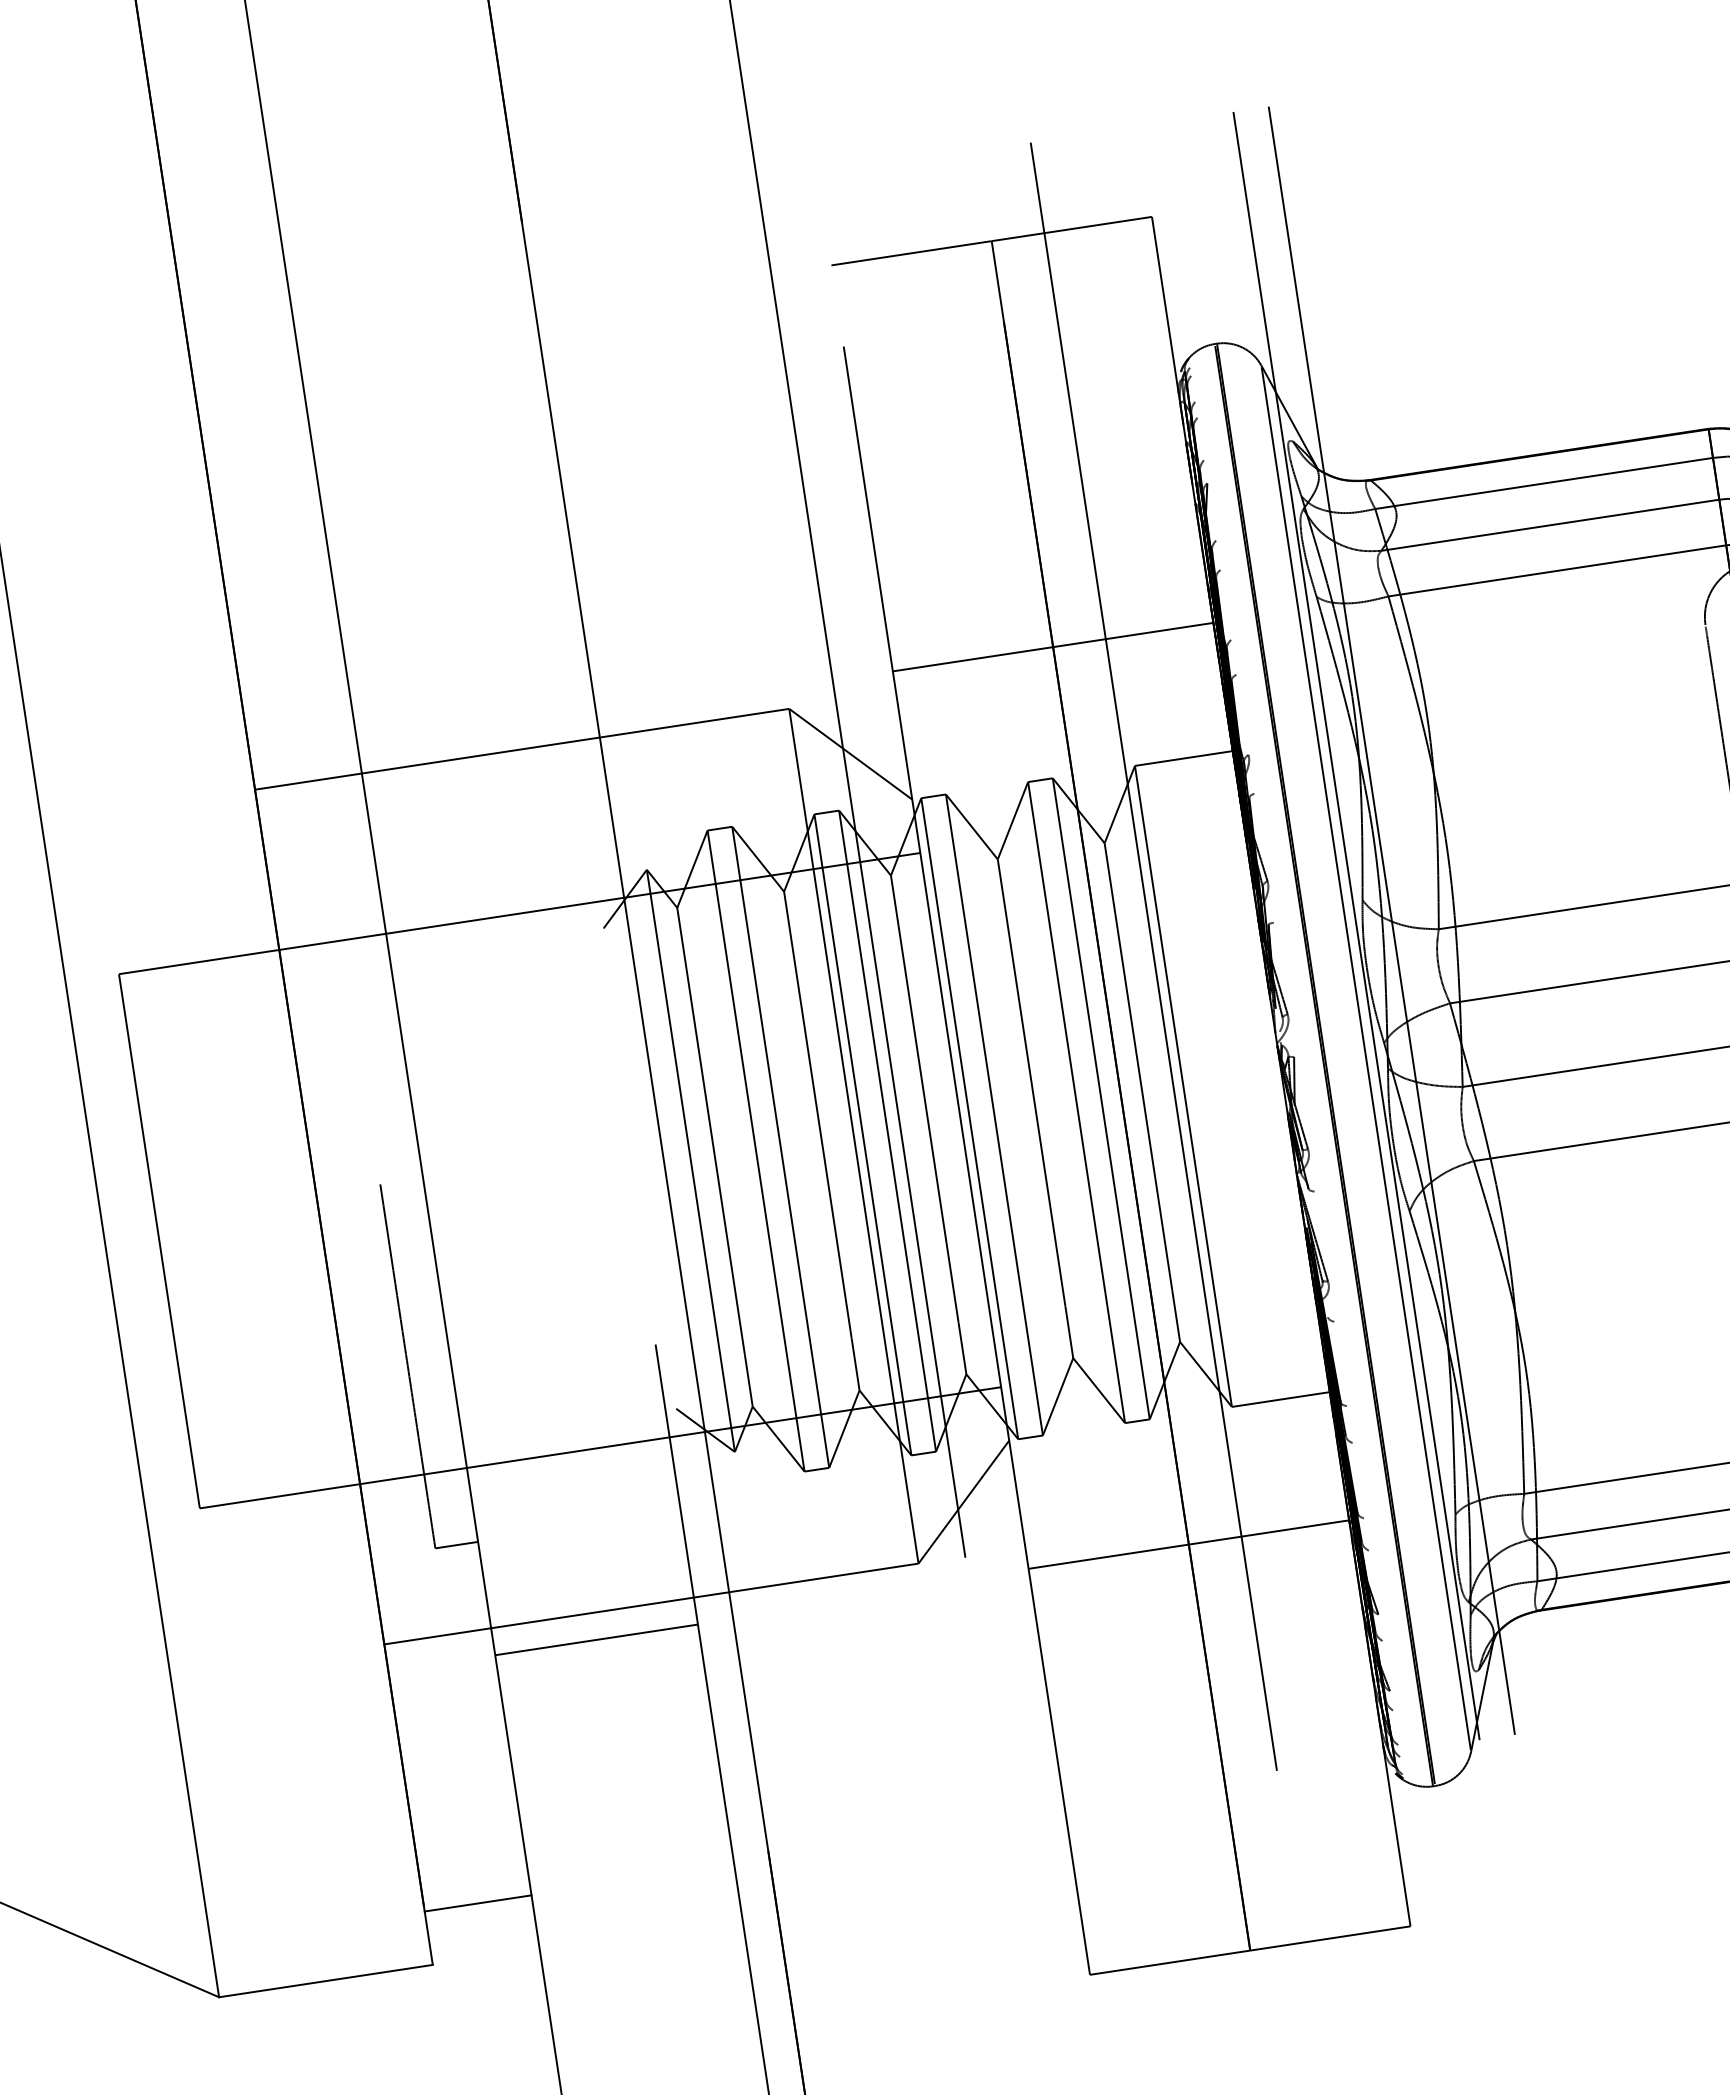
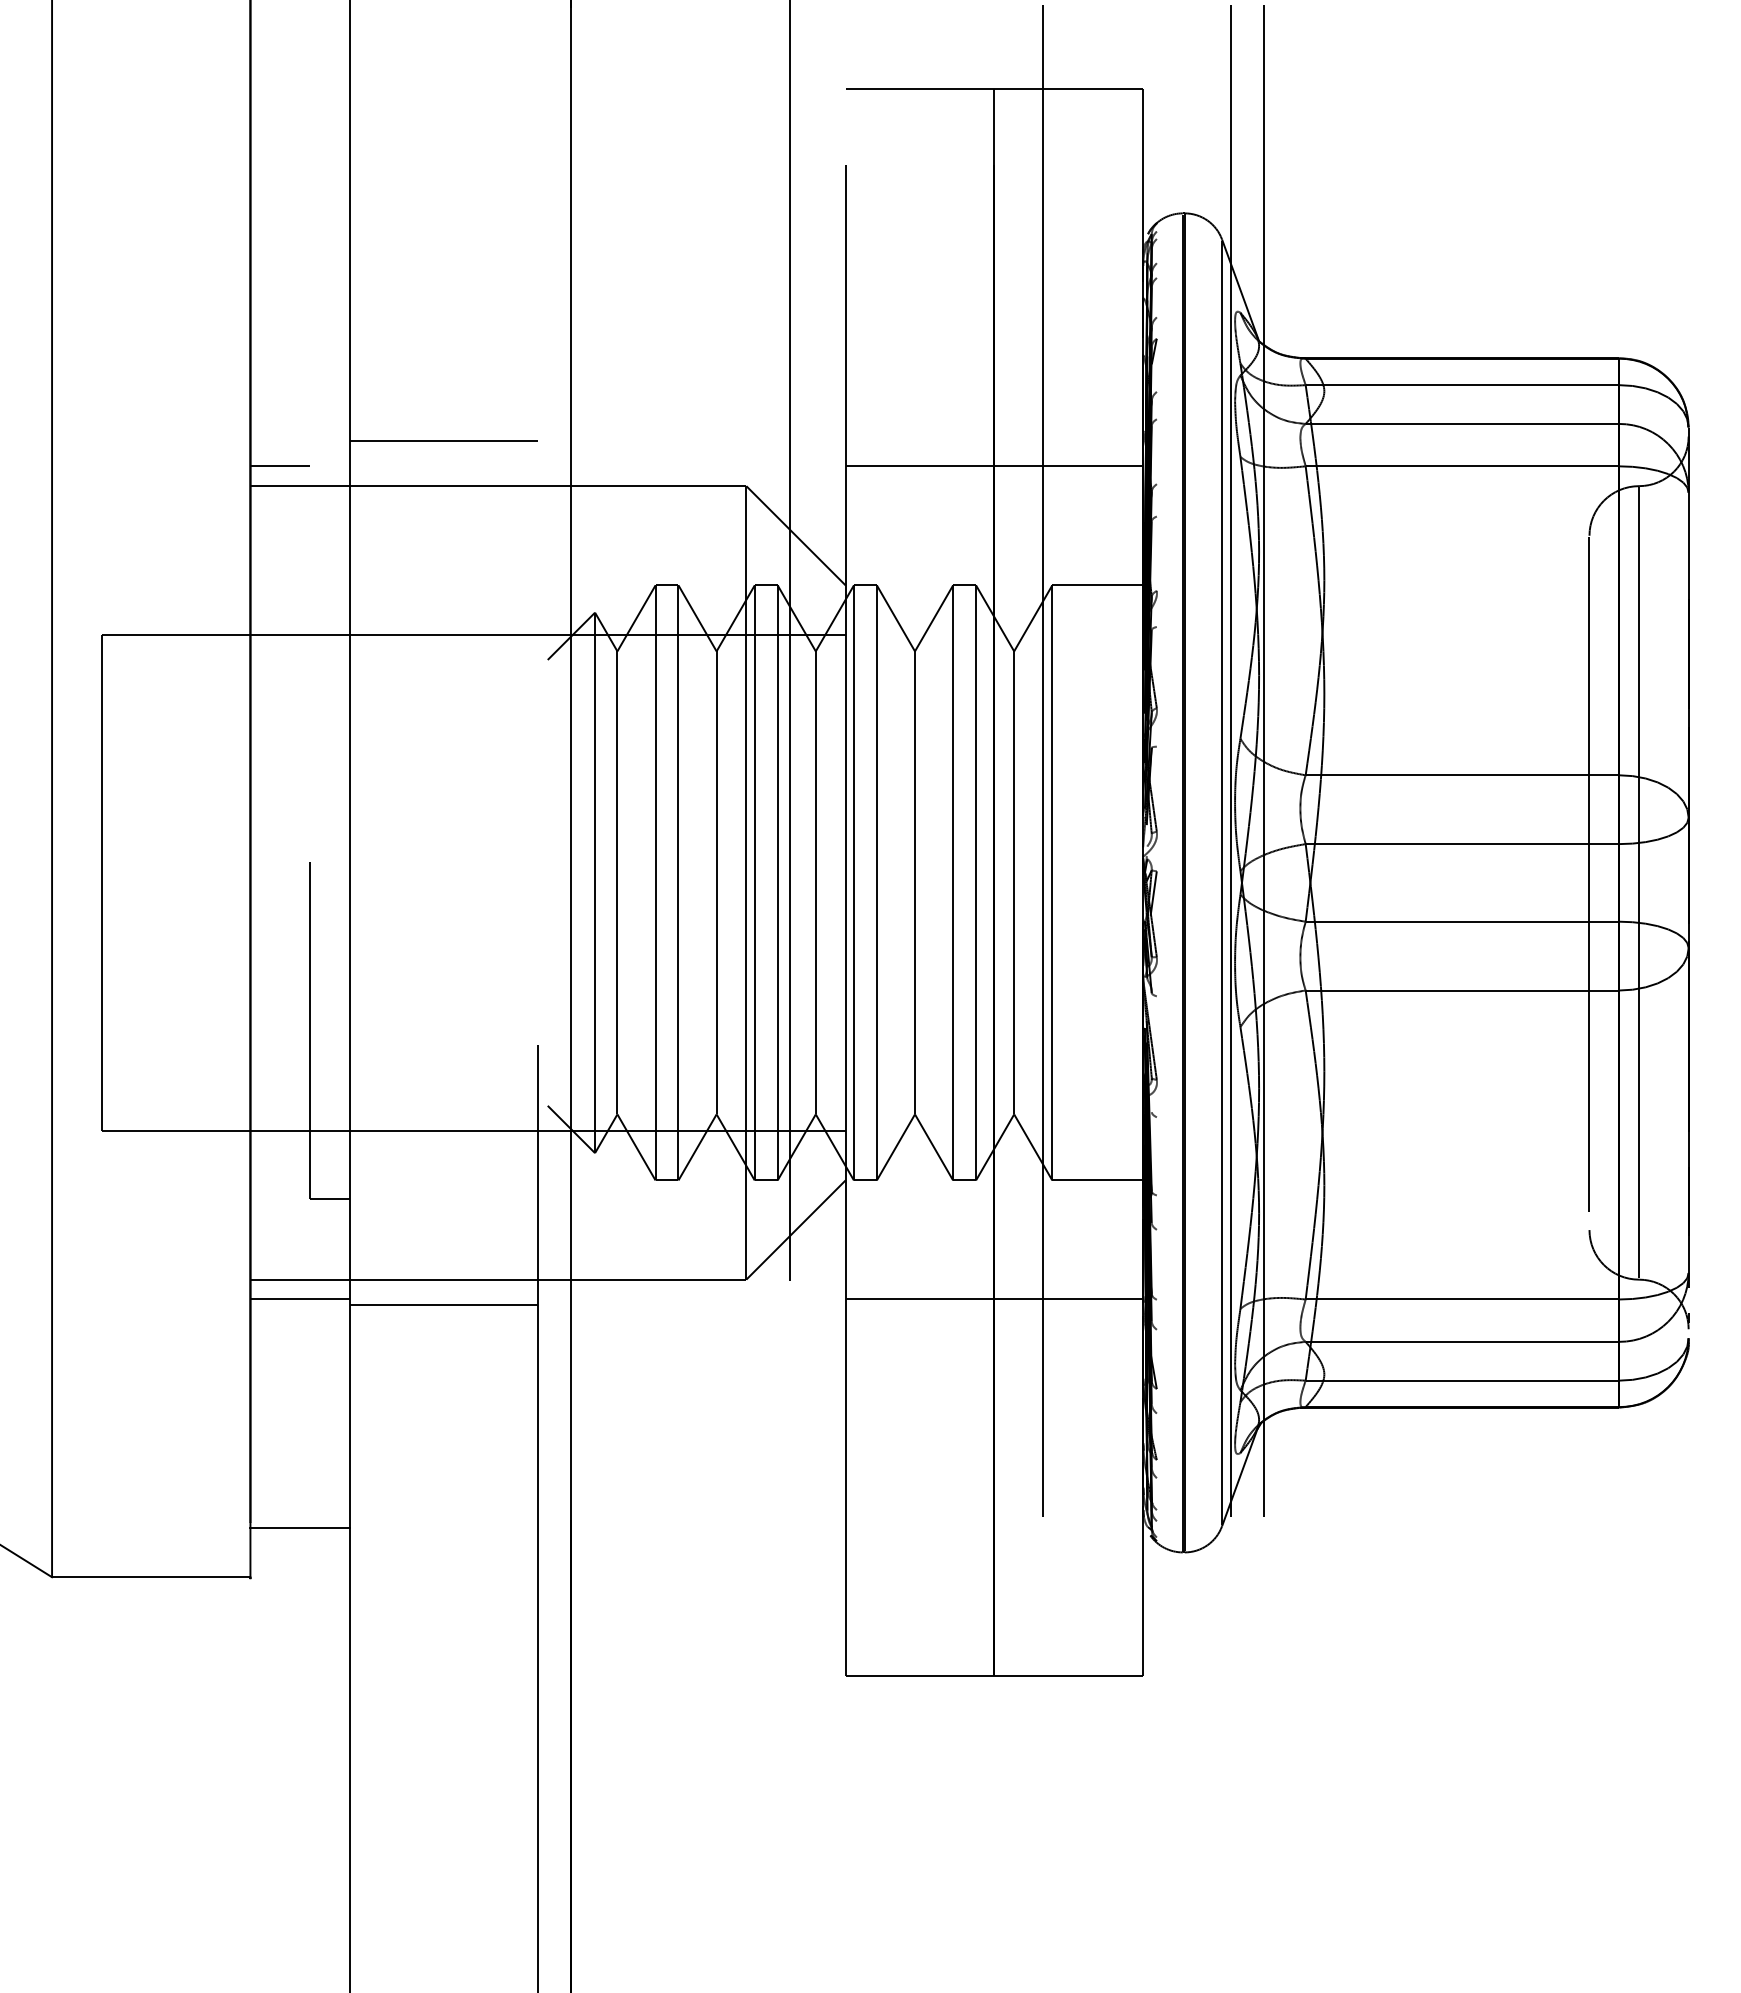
line: (455, 709) -> (443, 440), added
line: (283, 763) -> (279, 466), added
line: (440, 1657) -> (299, 1299), added

